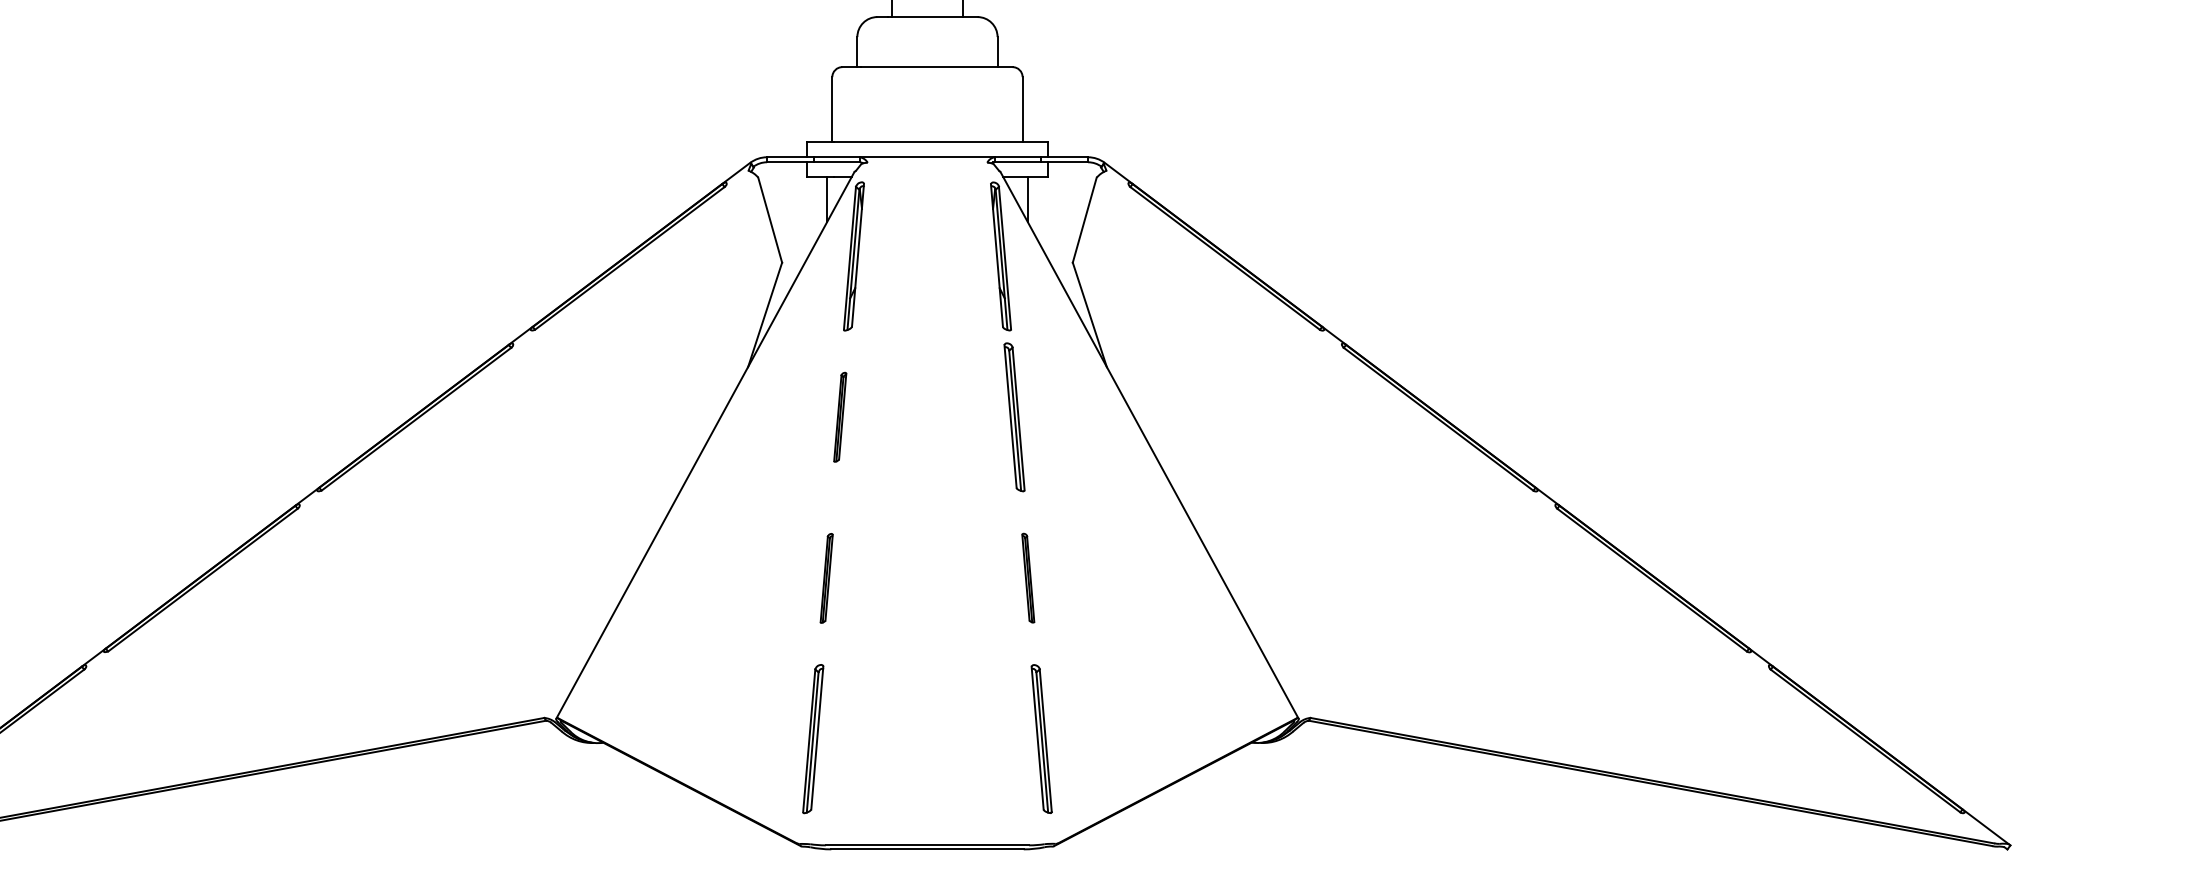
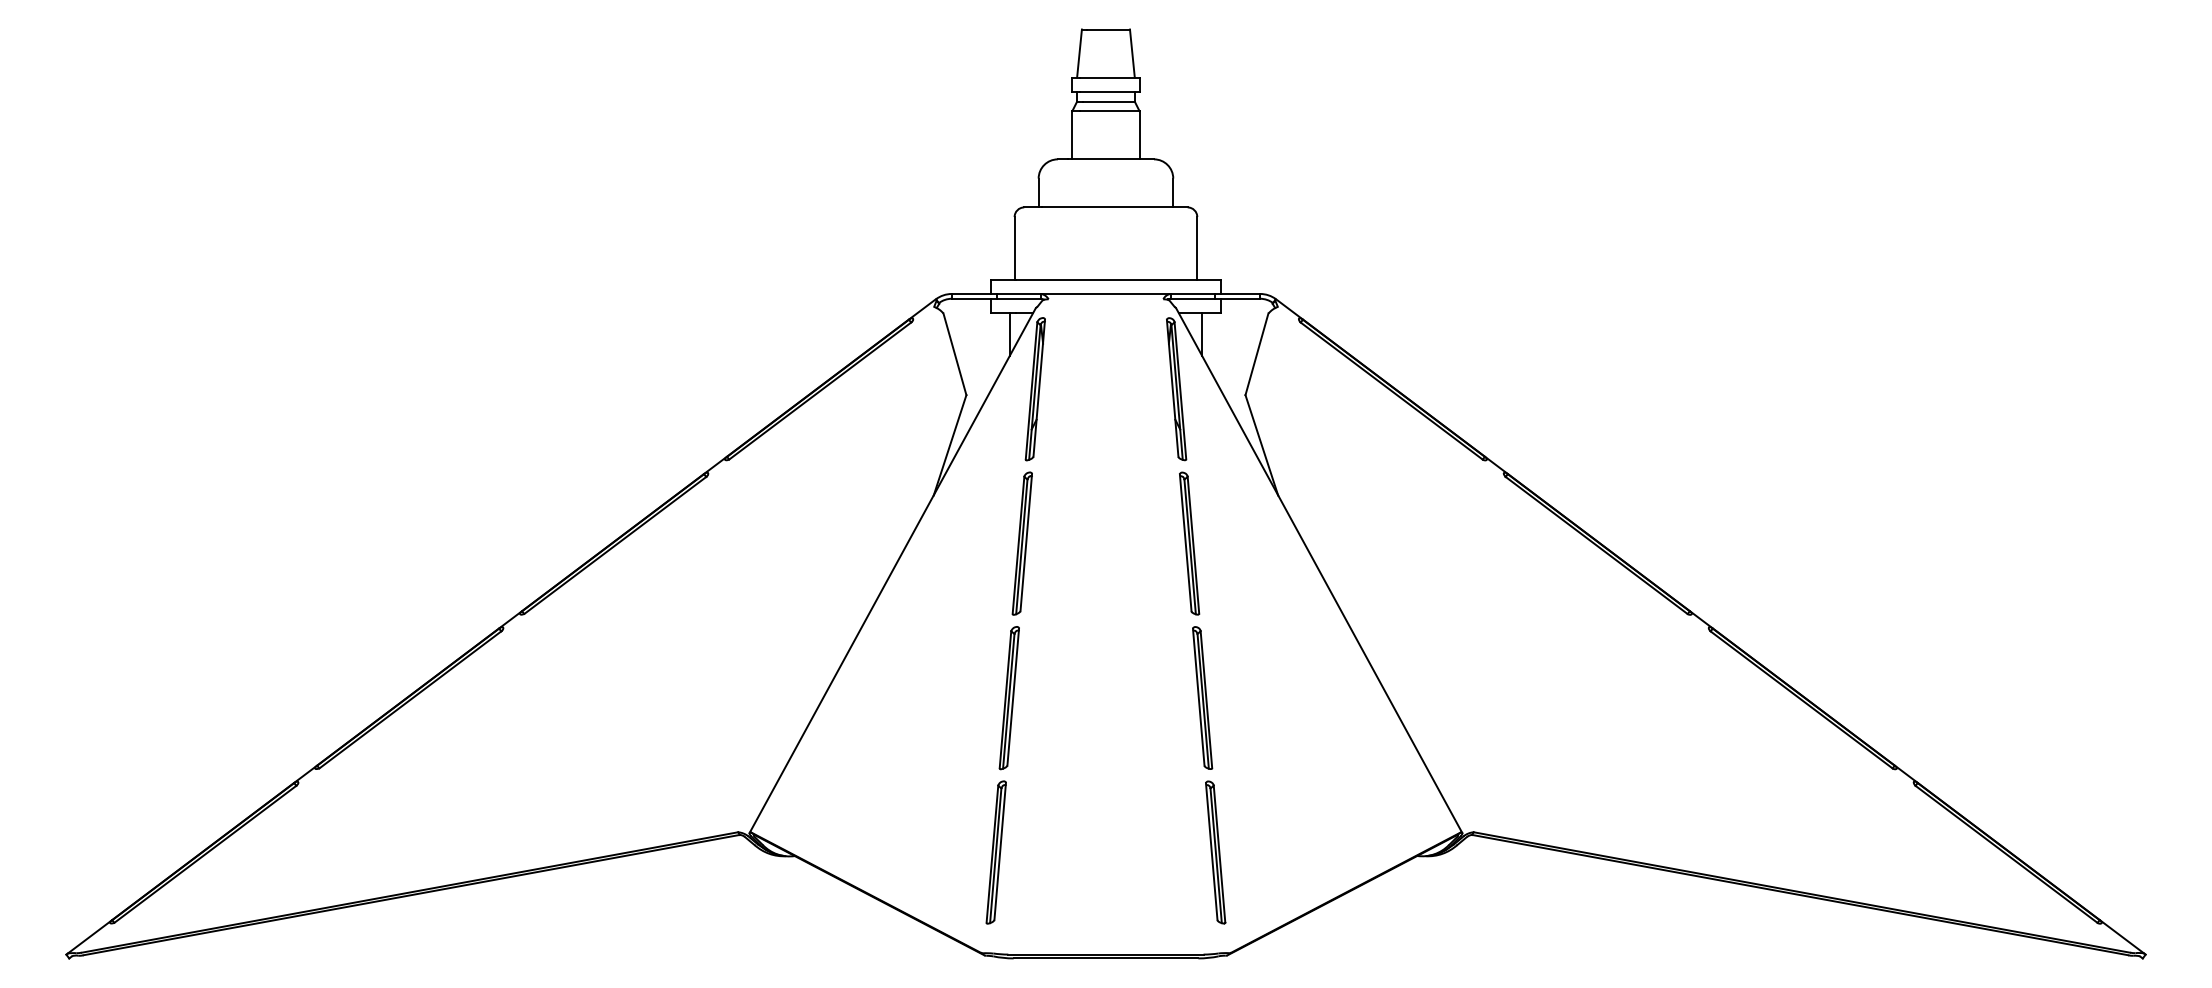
part: (839, 417) -> (1021, 543), size x1.67
part: (1028, 577) -> (1202, 697), size x1.67
part: (825, 578) -> (1008, 698), size x1.67

